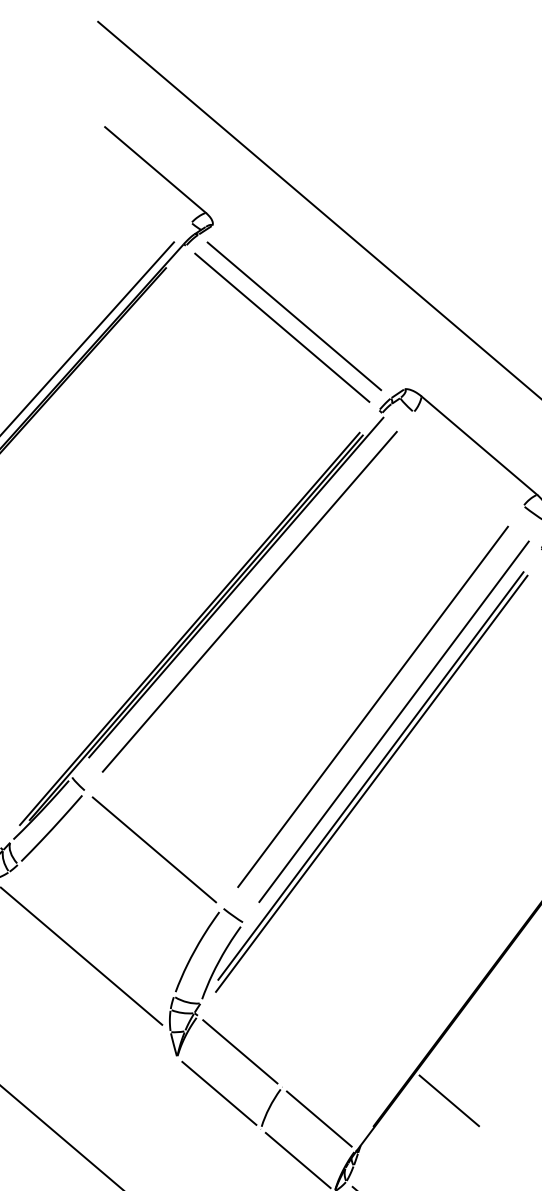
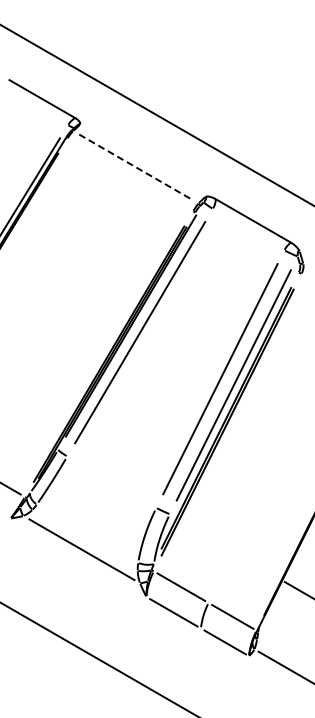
line: (295, 317) -> (136, 167), solid -> dashed
line: (281, 326) -> (129, 174), removed
line: (153, 850) -> (111, 482), removed

